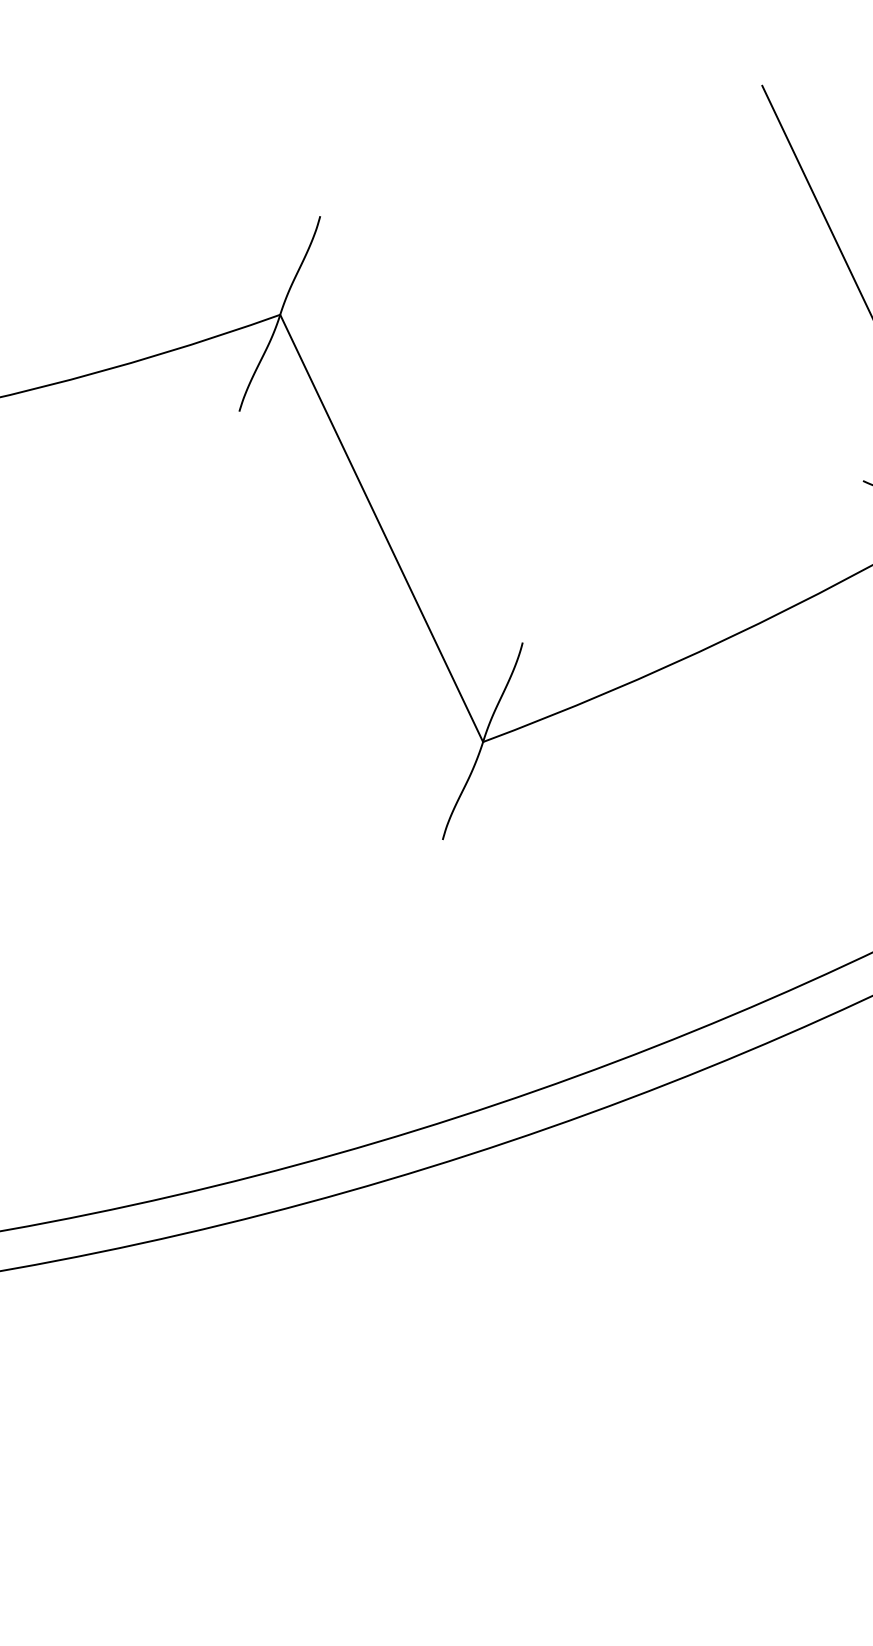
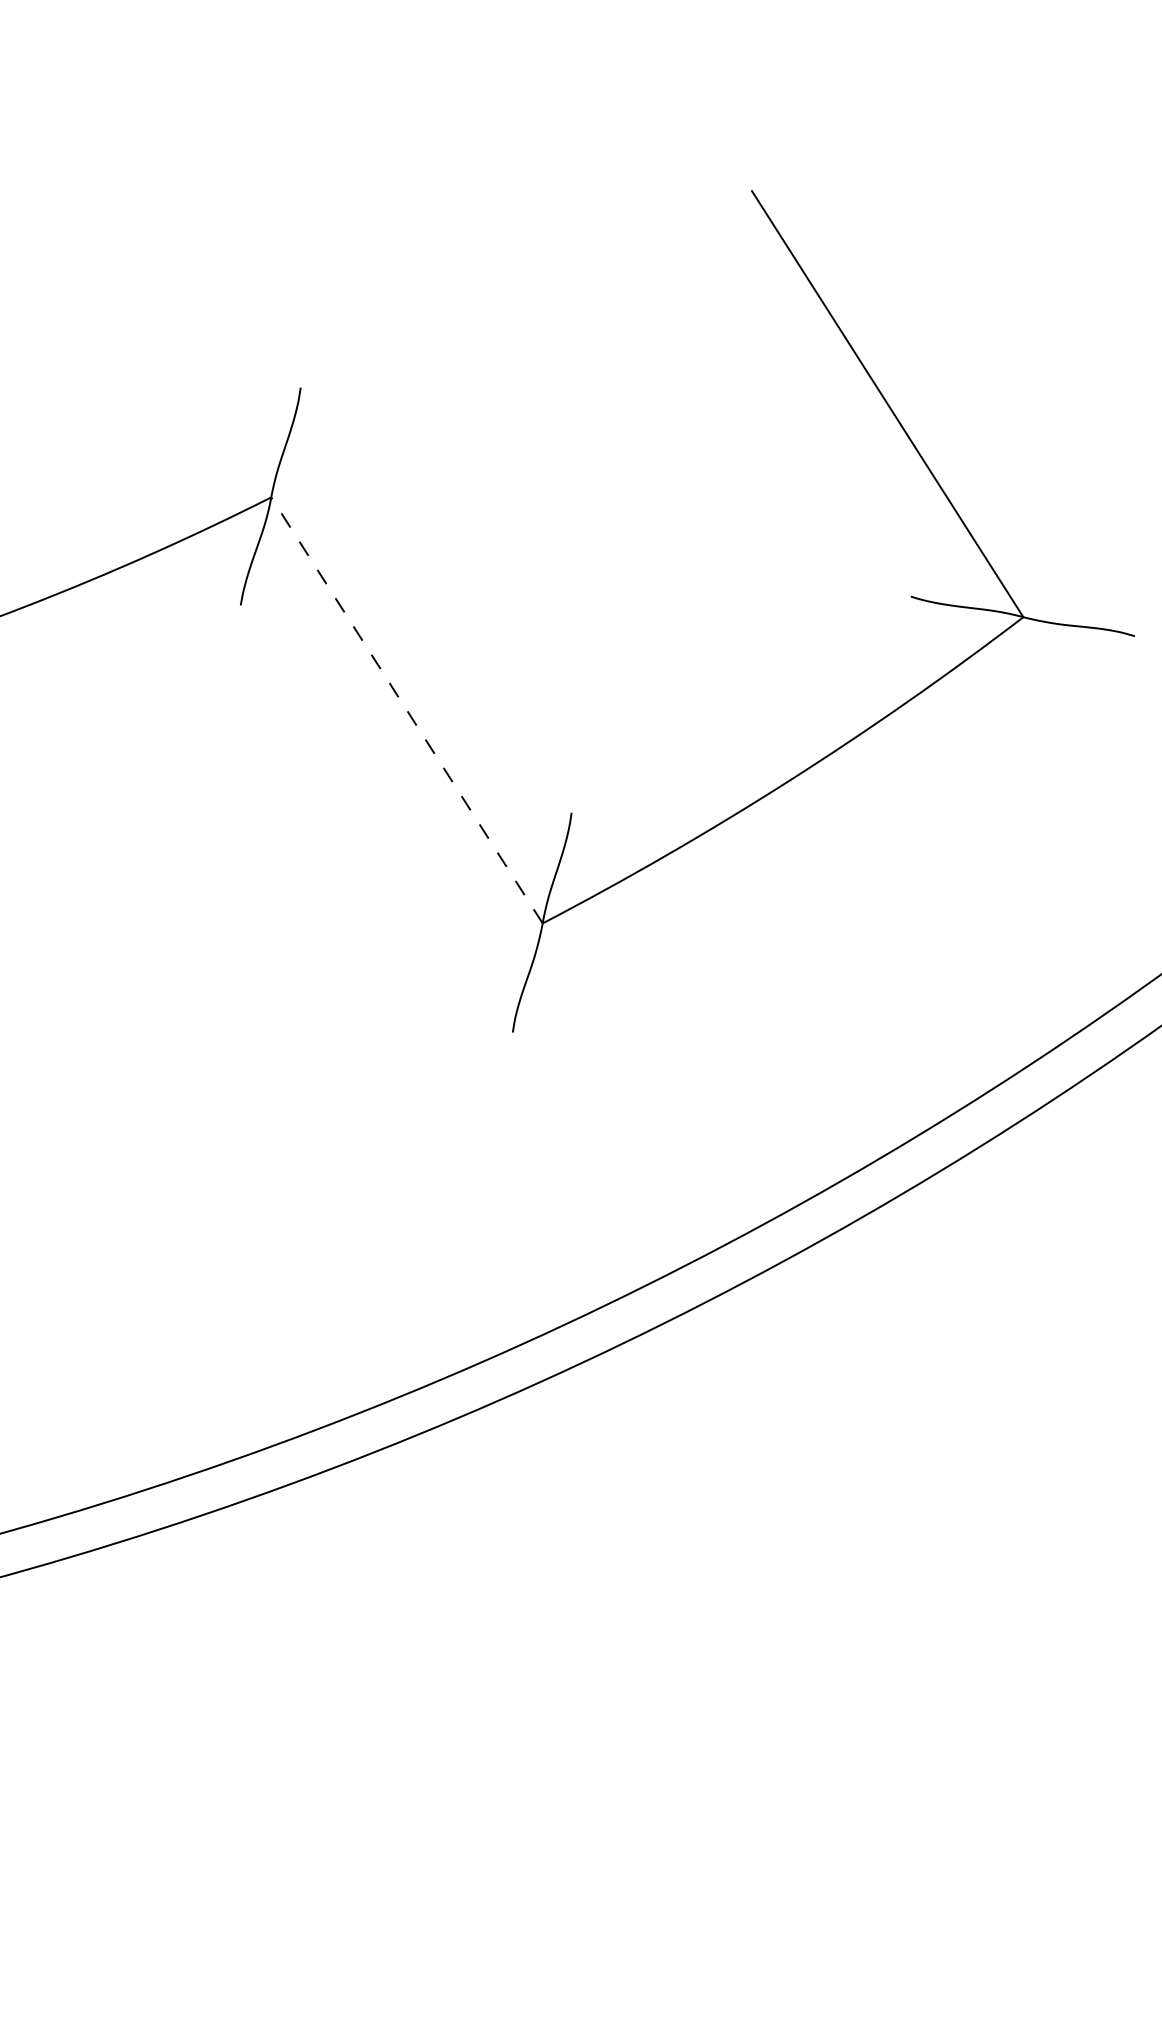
line: (381, 528) -> (406, 710), solid -> dashed

